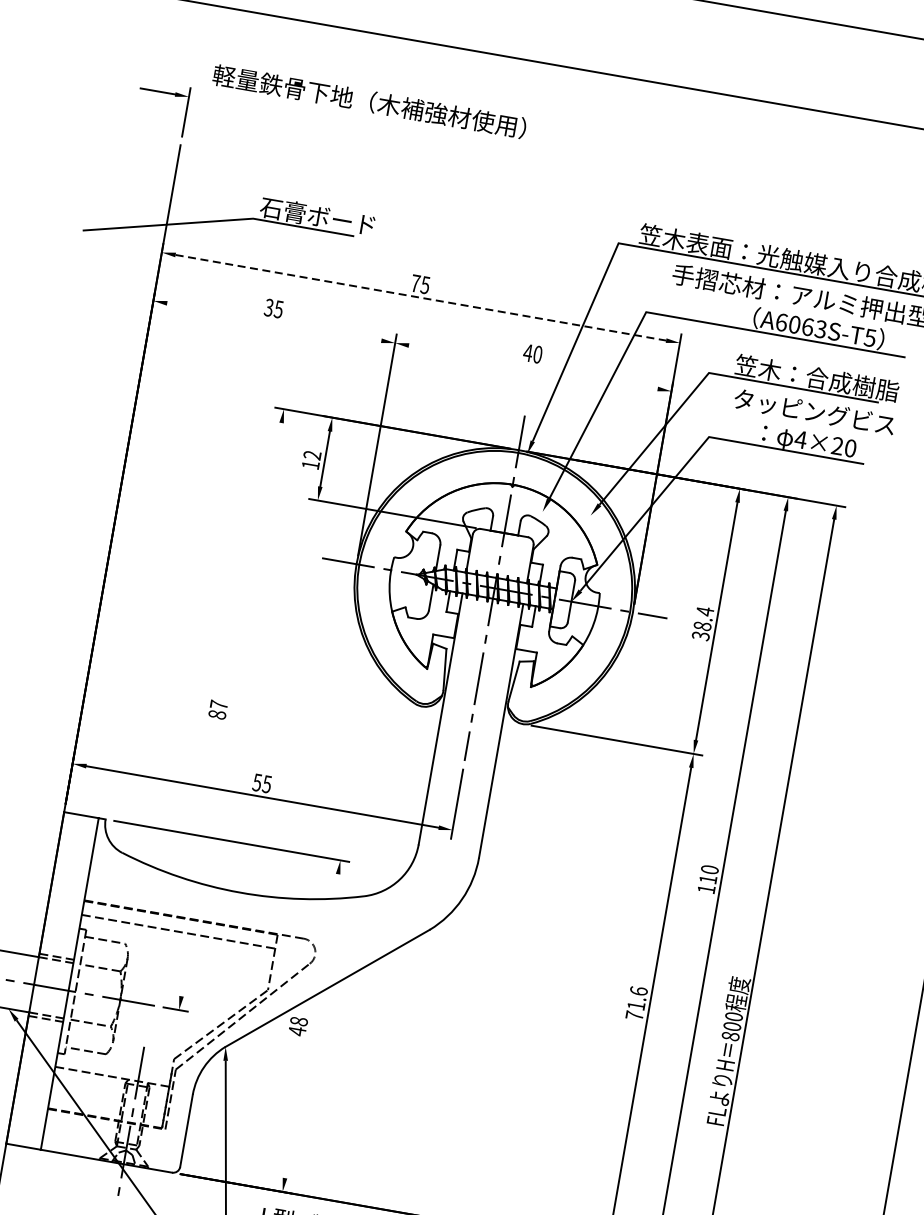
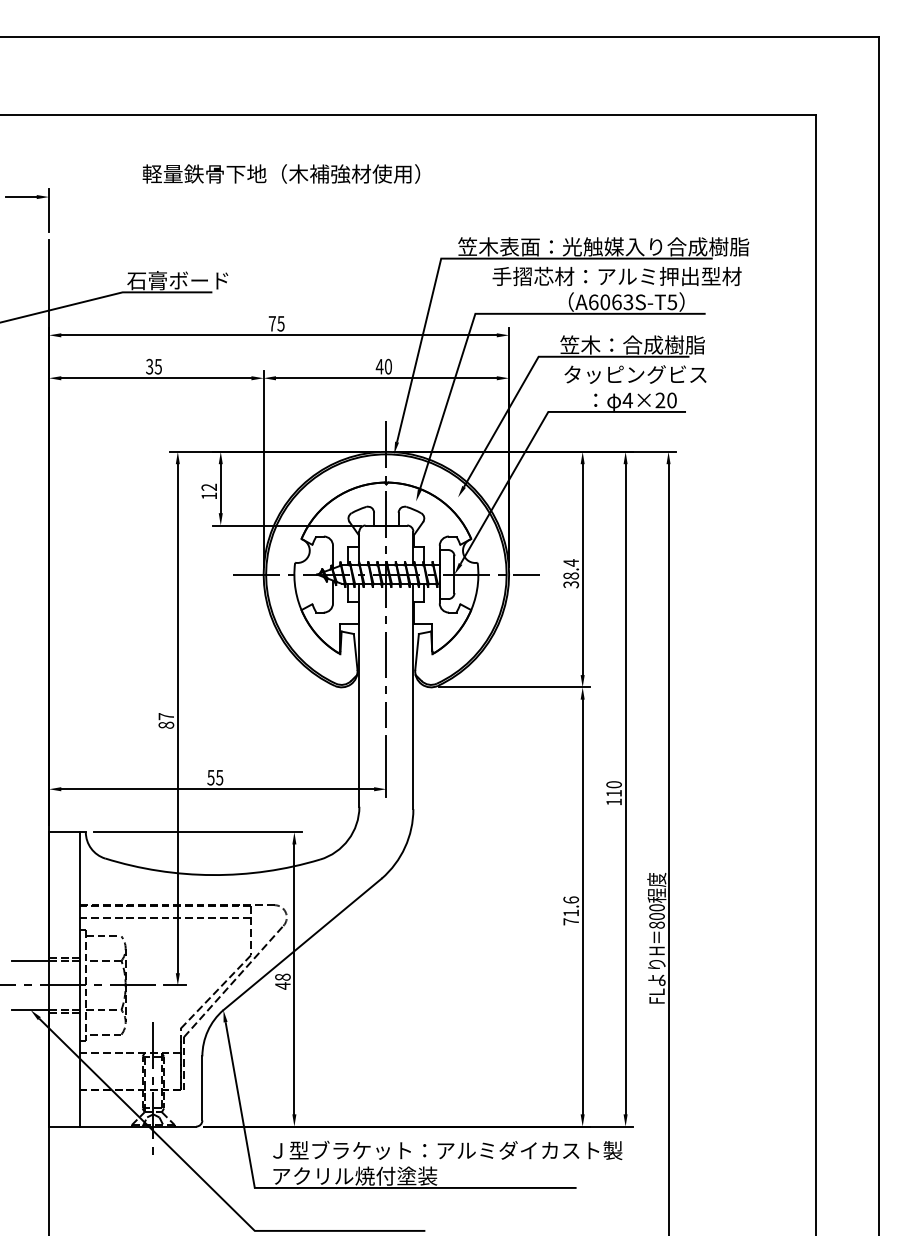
text: (369, 101) -> (281, 173), moved
line: (421, 298) -> (279, 335), dashed -> solid
line: (274, 322) -> (156, 378), added
line: (532, 367) -> (385, 378), added
line: (231, 709) -> (177, 718), added
line: (311, 1026) -> (294, 979), added

